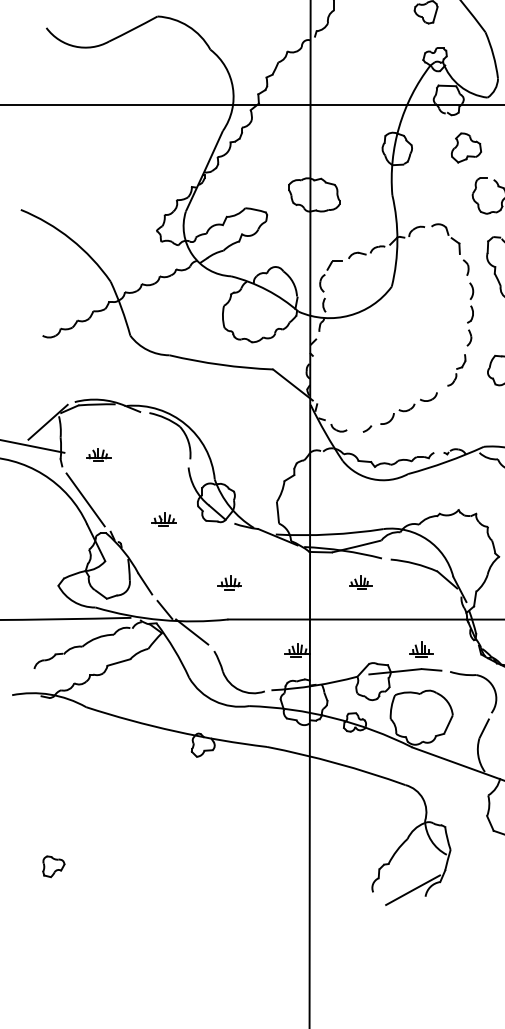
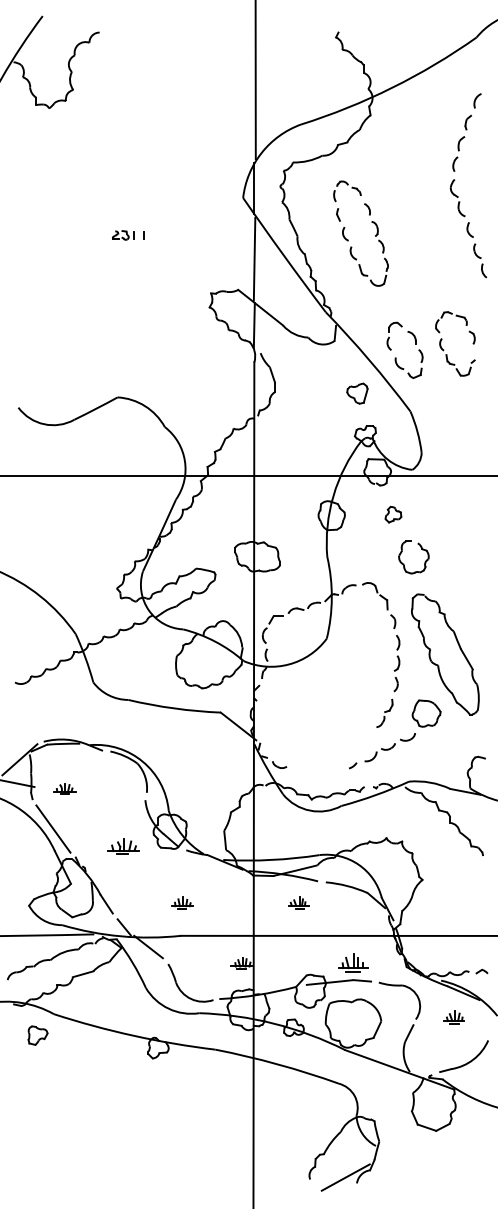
part: (466, 147) -> (393, 514), size x0.6
part: (400, 413) -> (382, 751), moved
part: (162, 519) -> (122, 846), size x1.4
part: (421, 649) -> (353, 962), size x1.4
part: (53, 866) -> (37, 1035), moved

